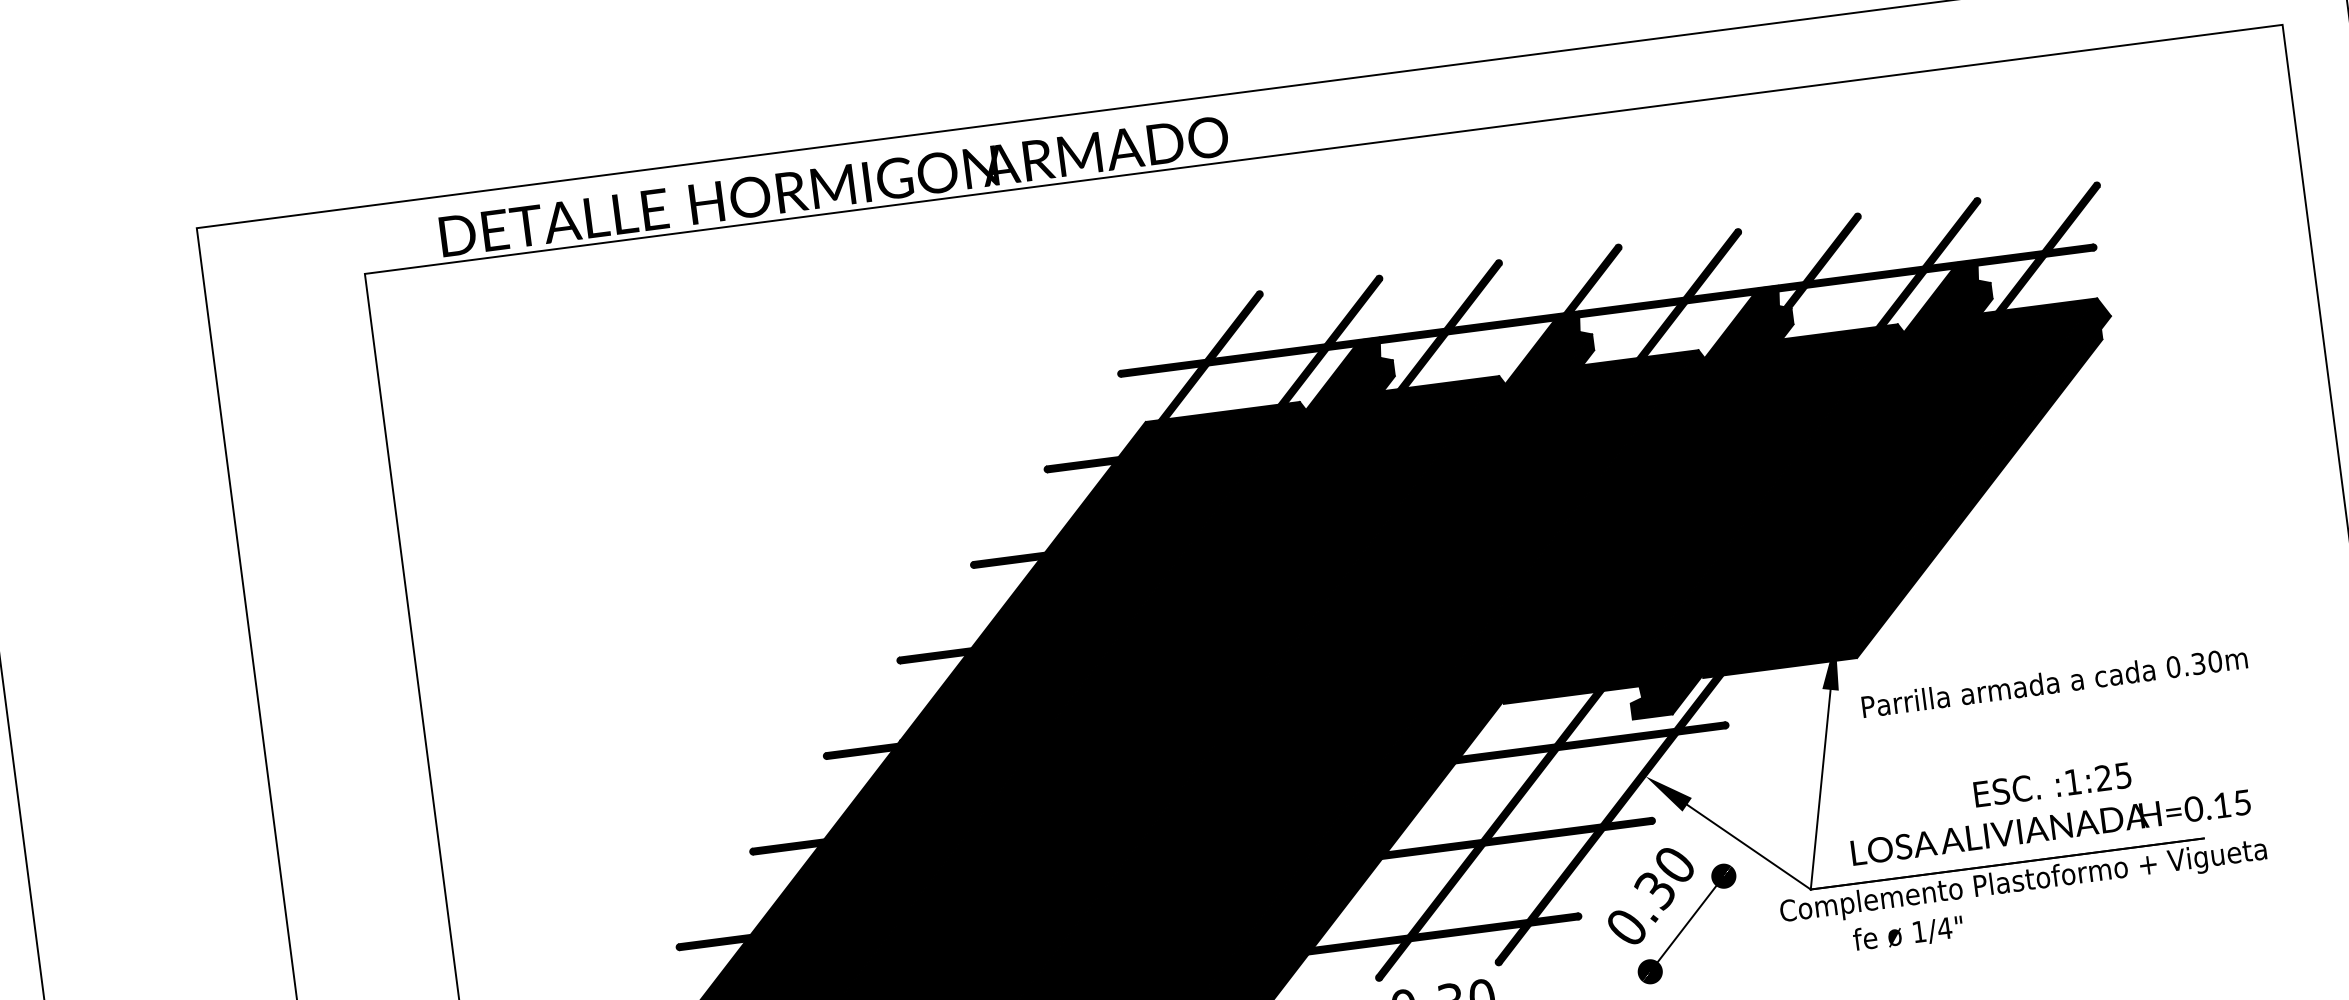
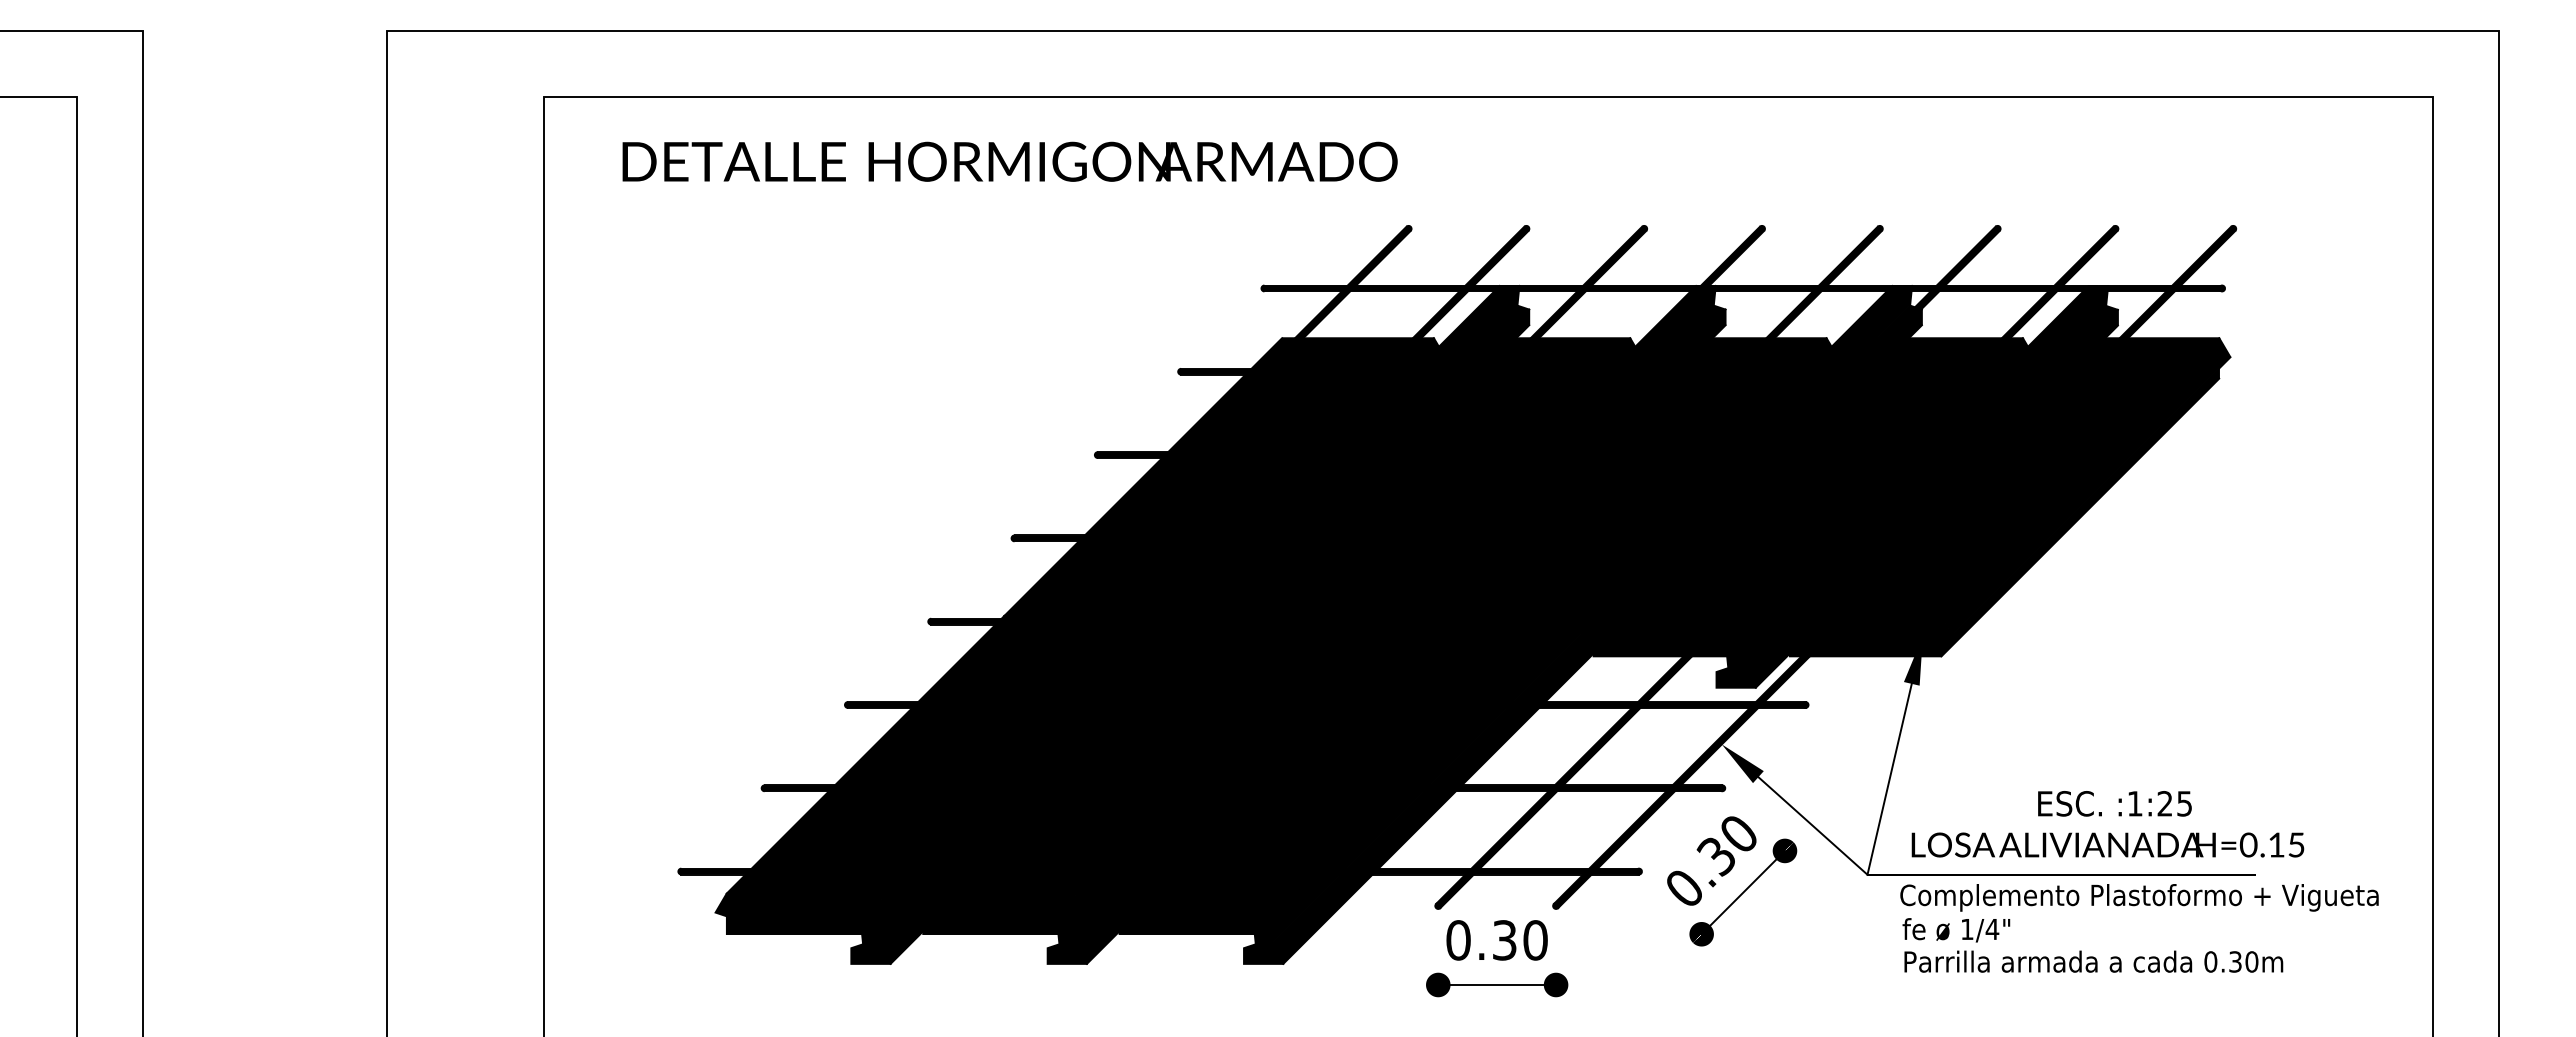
text: (833, 186) -> (1009, 161), moved
text: (2054, 682) -> (2093, 961), moved
text: (2023, 882) -> (2139, 897), moved

